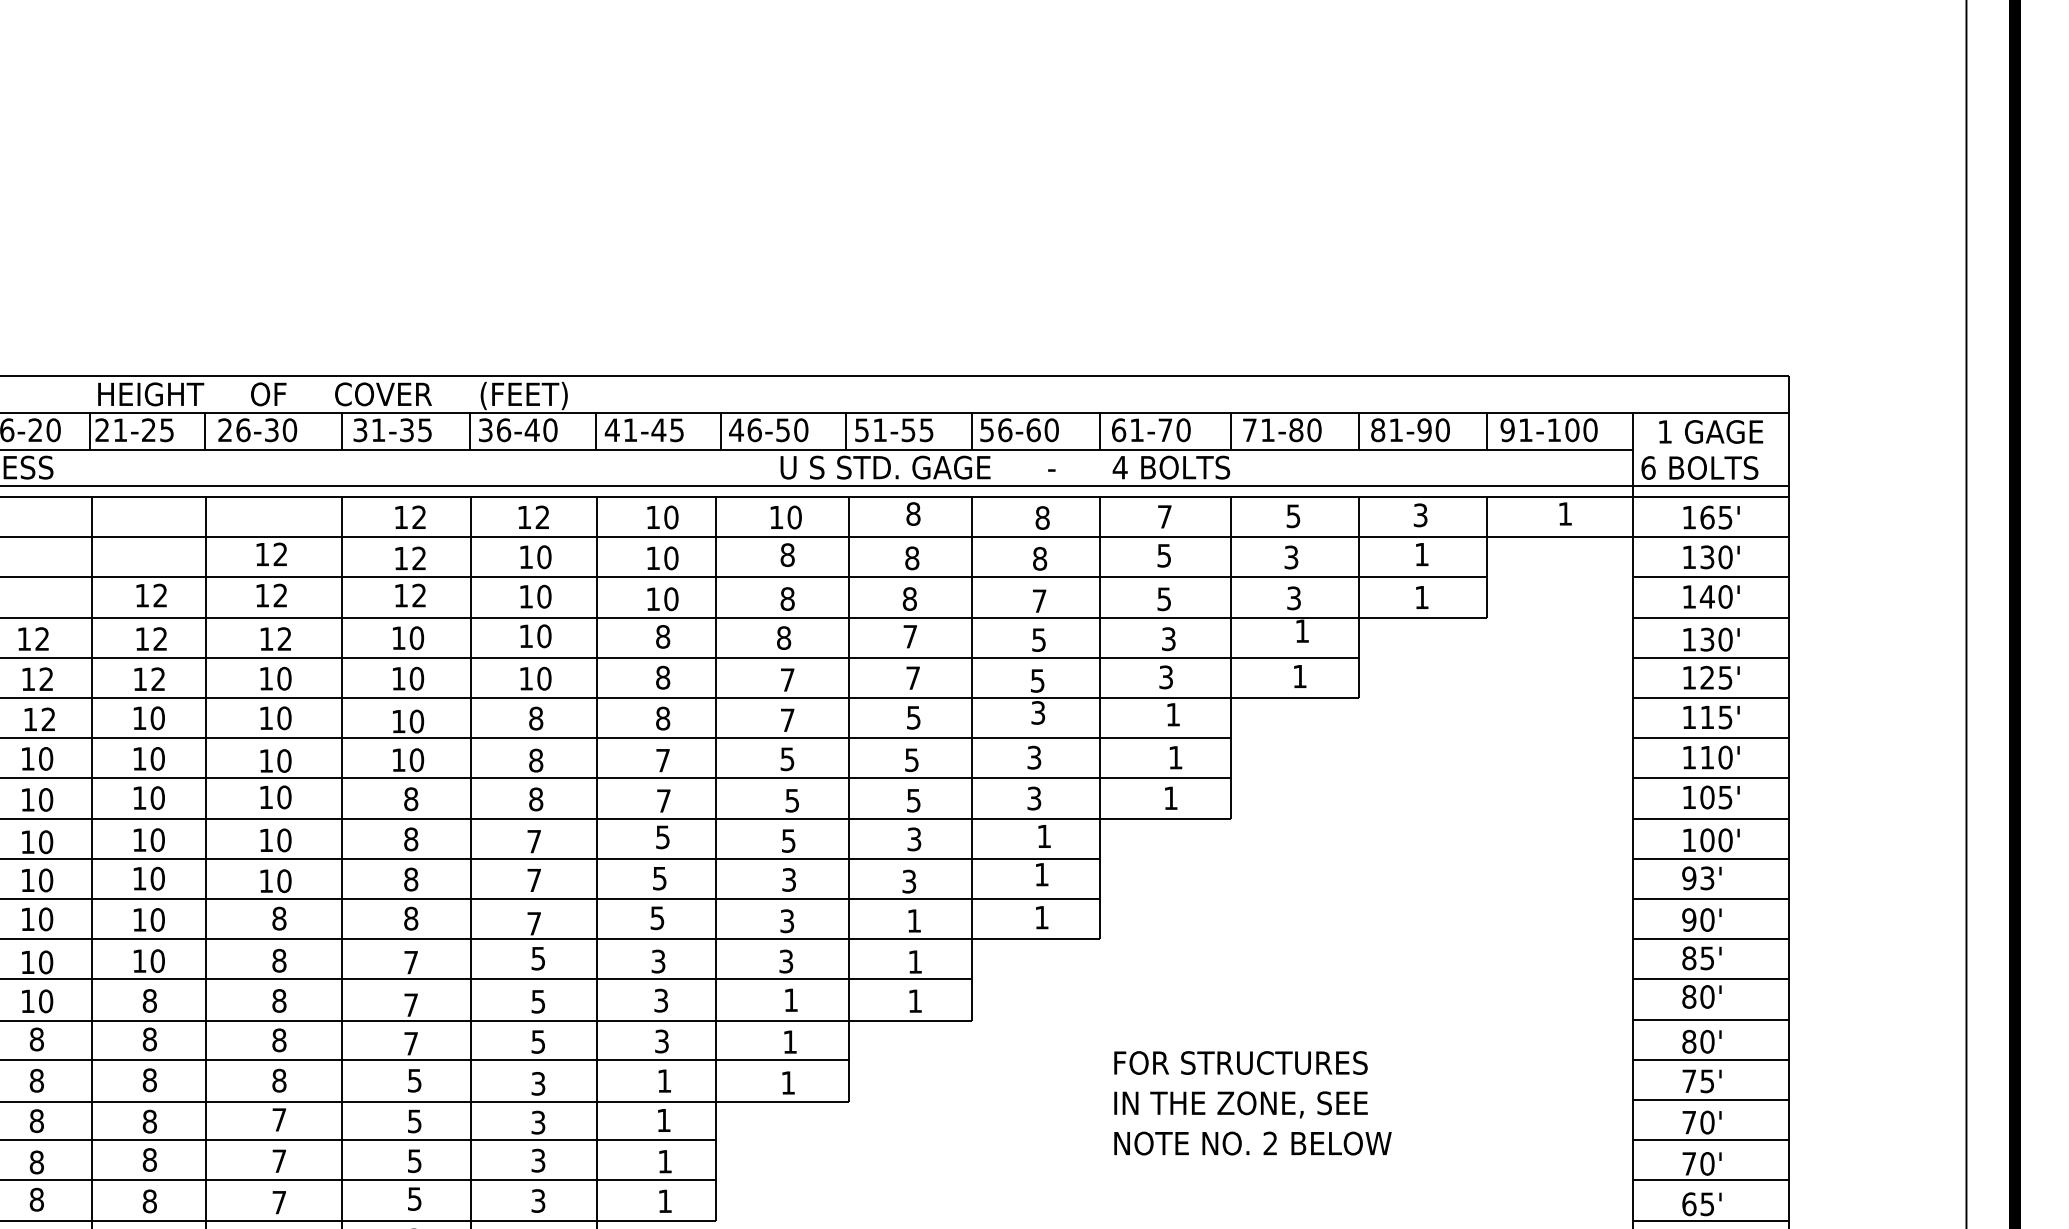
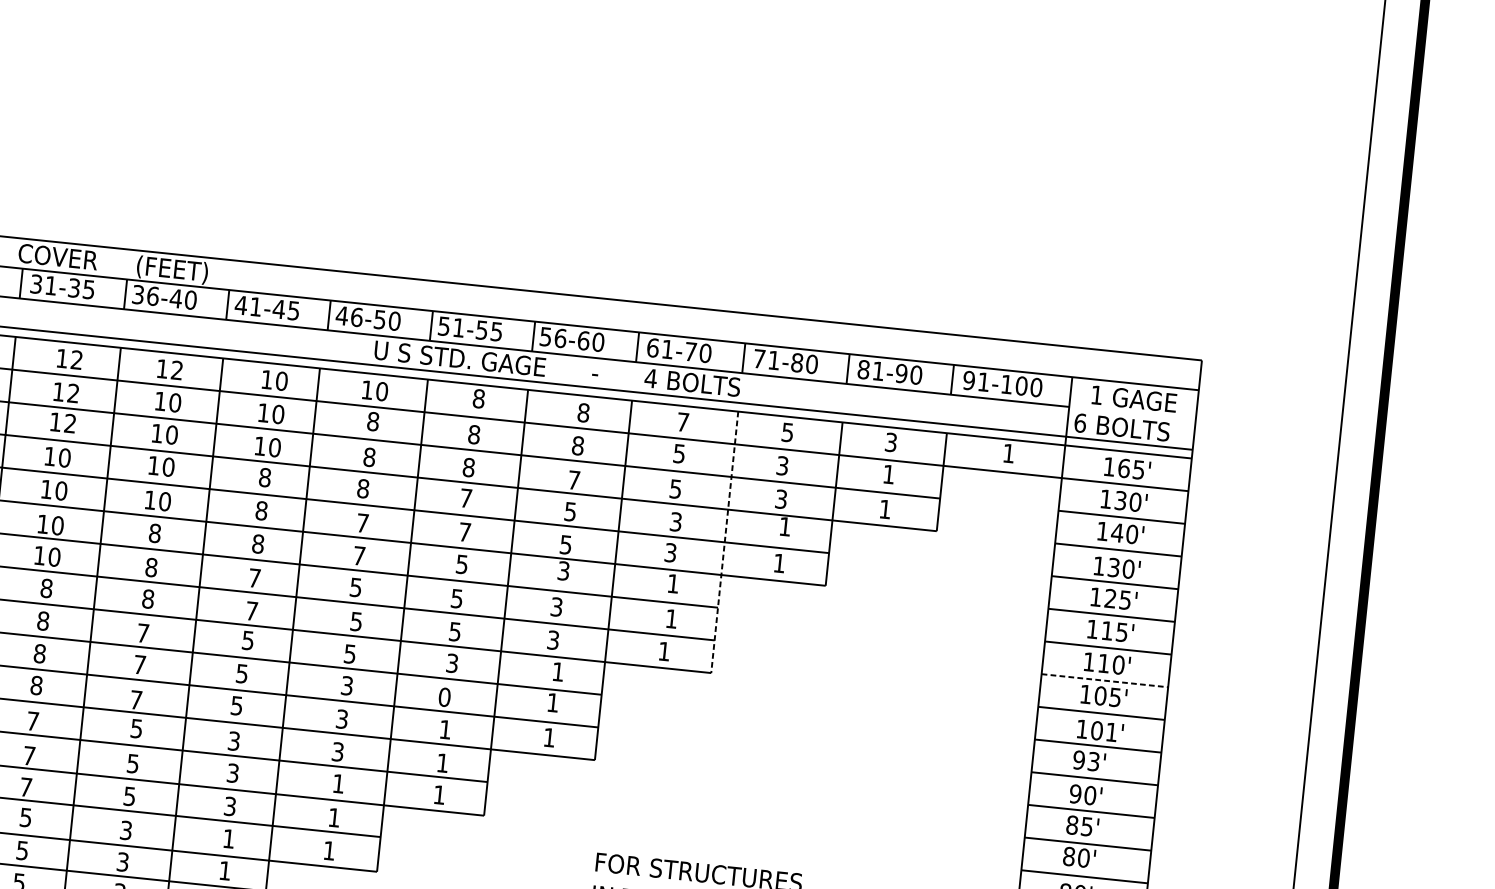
line: (1230, 657) -> (724, 542), solid -> dashed
line: (1710, 778) -> (1104, 680), solid -> dashed
text: (1725, 840) -> (1111, 732), 100' -> 101'
text: (909, 881) -> (444, 697), 3 -> 0

